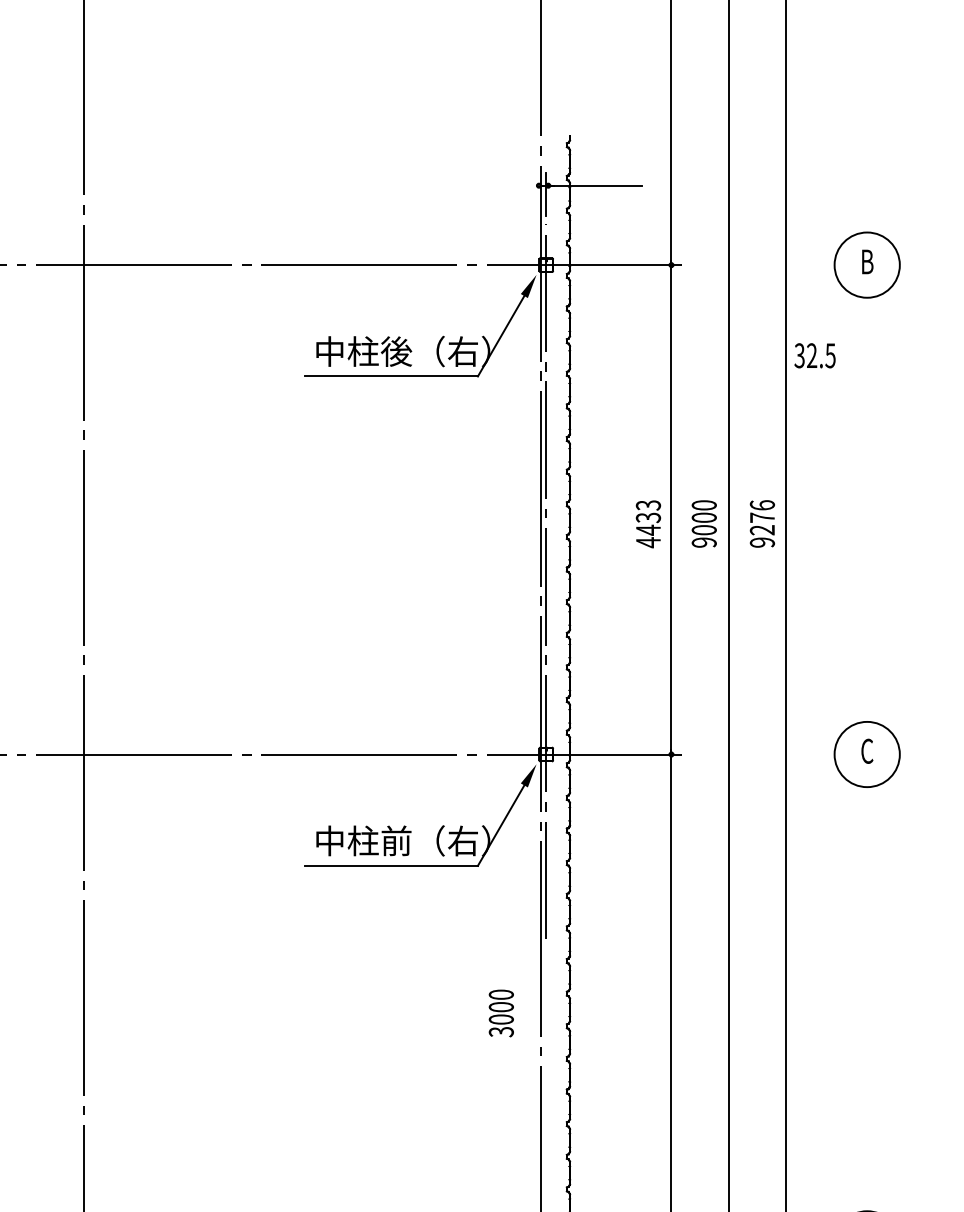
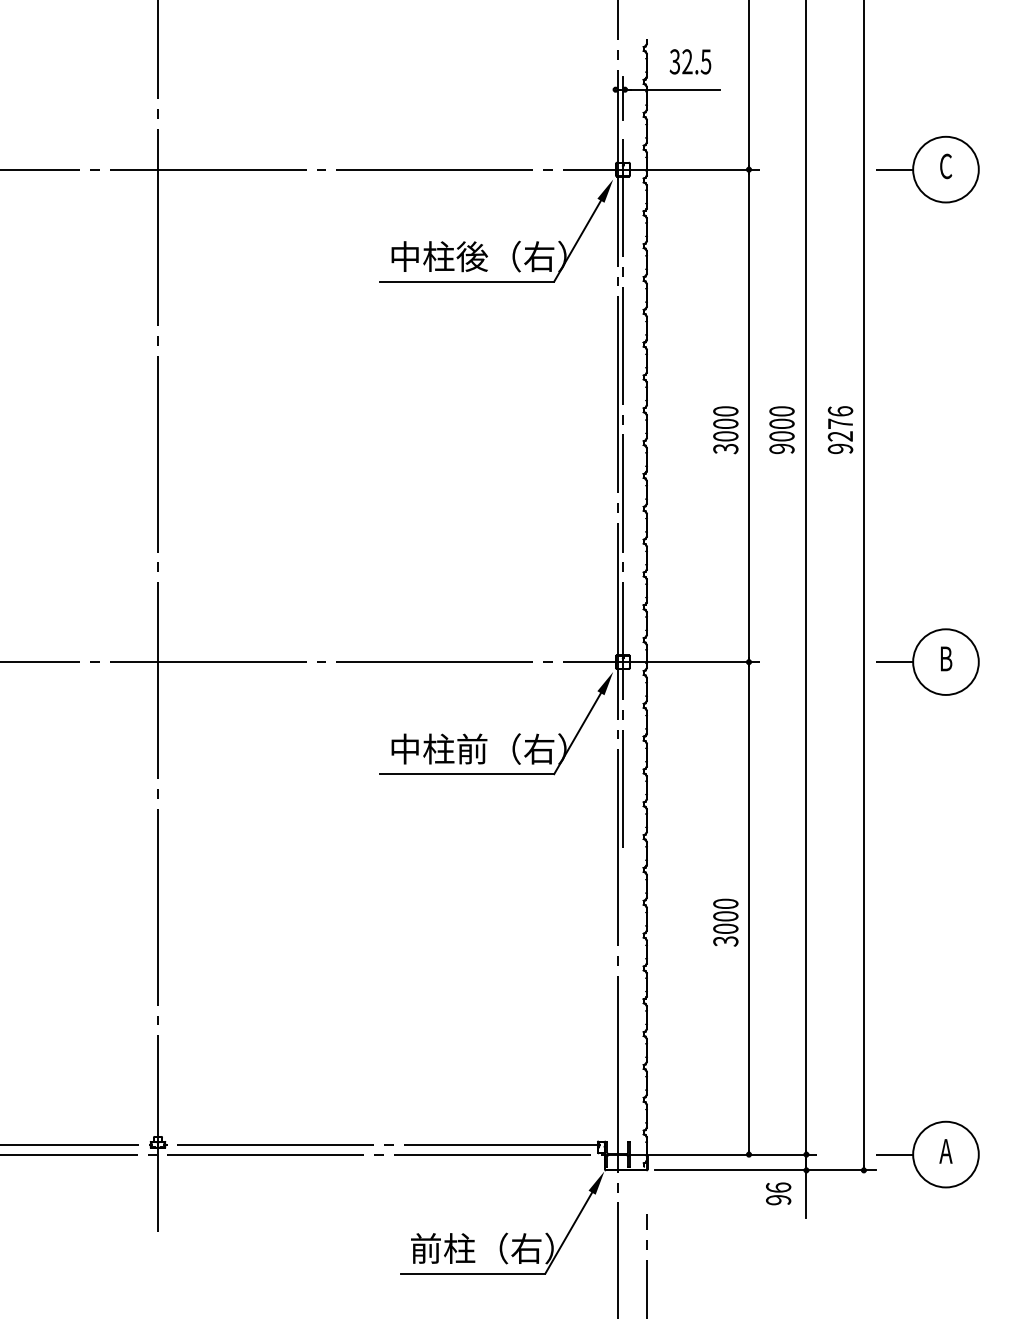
text: (867, 262) -> (946, 166), B -> C
line: (816, 264) -> (894, 169), added
text: (815, 355) -> (690, 61), moved
text: (648, 524) -> (725, 430), 4433 -> 3000
text: (867, 750) -> (946, 658), C -> B
line: (816, 754) -> (894, 662), added
text: (501, 1013) -> (725, 922), moved

